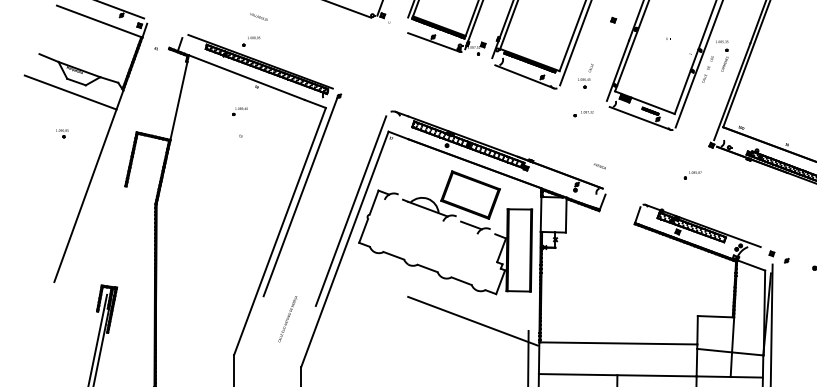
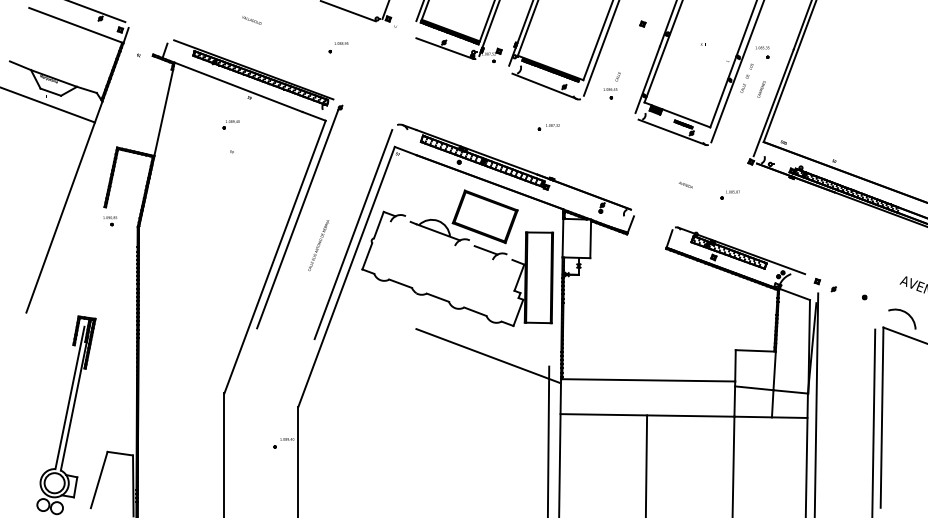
part: (251, 41) -> (338, 47), moved
text: (724, 64) -> (761, 89), moved
part: (583, 114) -> (548, 127), moved
part: (62, 134) -> (110, 221), moved
text: (599, 165) -> (685, 184), moved
text: (287, 319) -> (318, 245), moved

